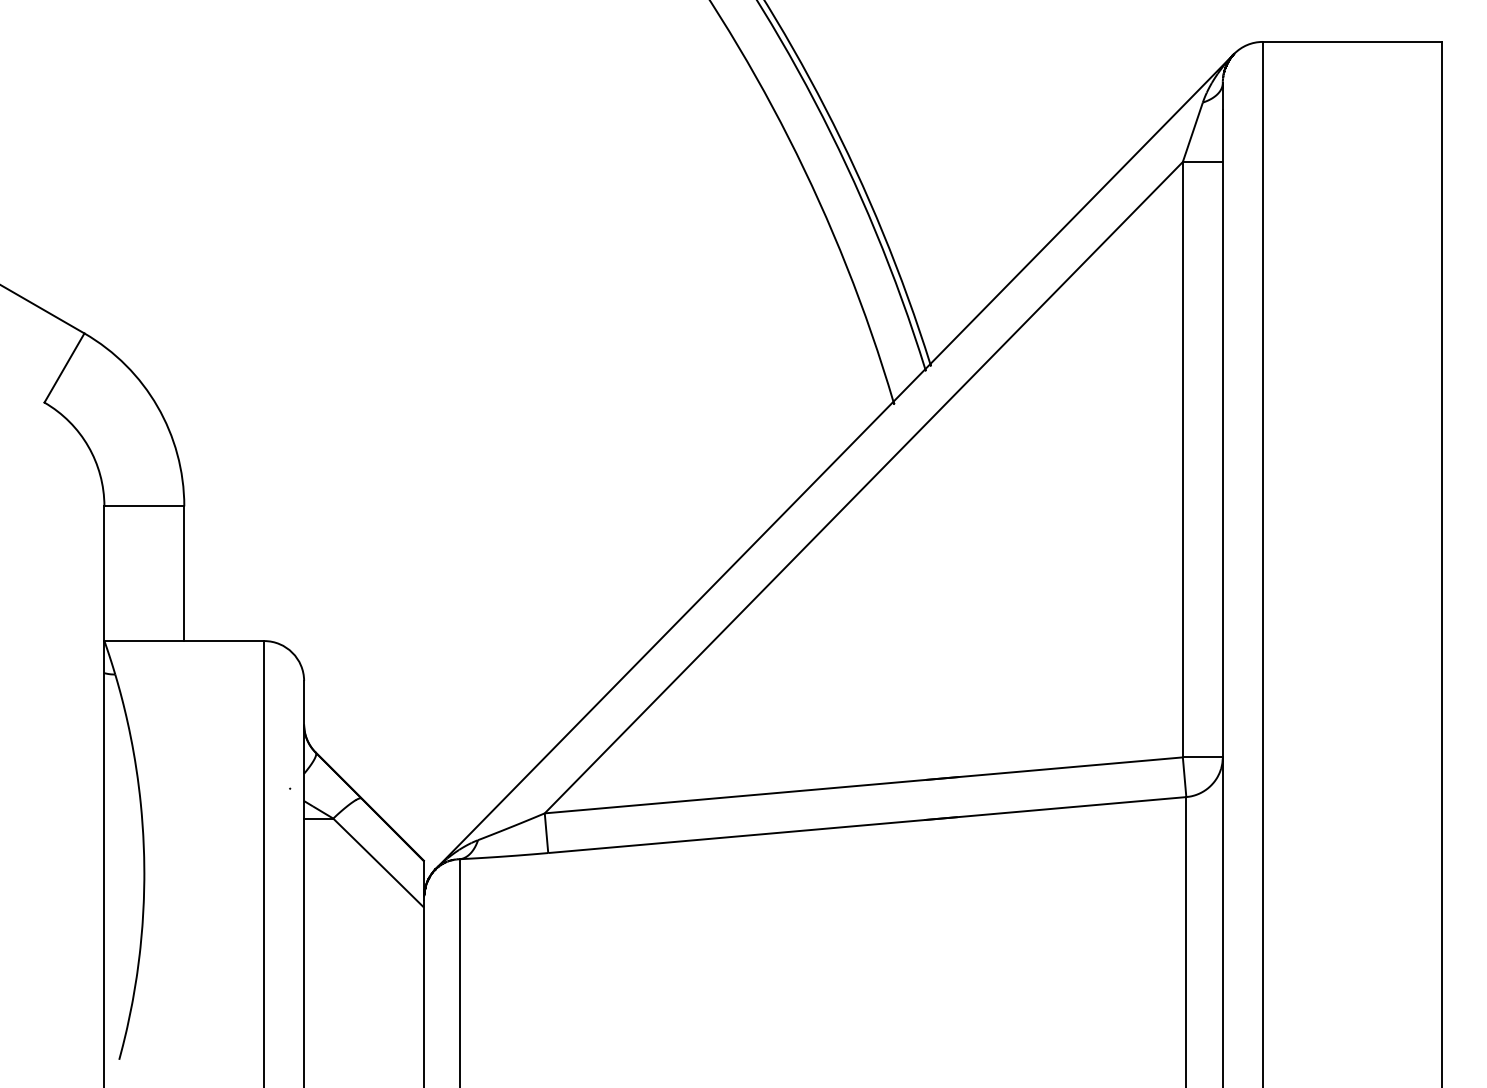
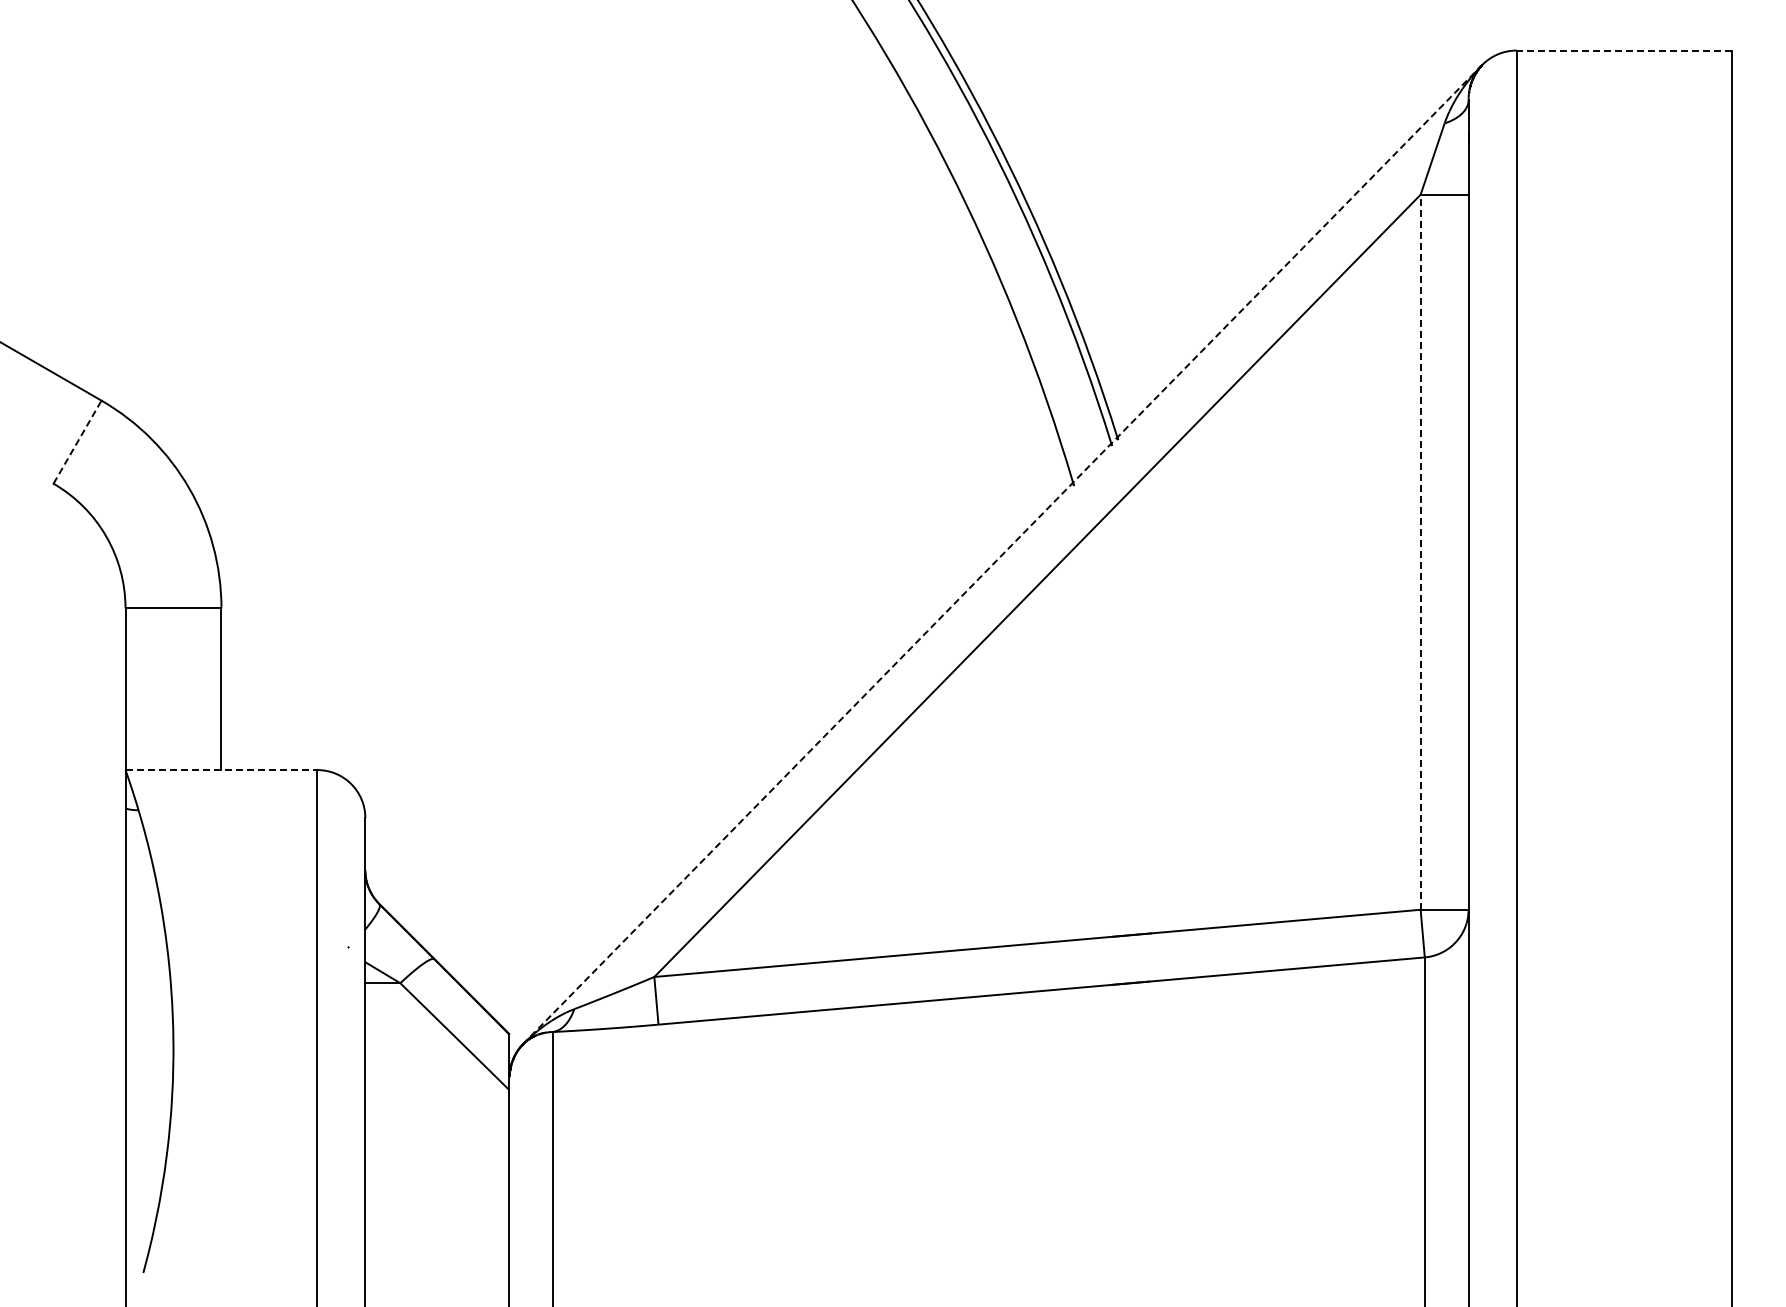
line: (1352, 41) -> (1624, 50), solid -> dashed
line: (64, 368) -> (77, 442), solid -> dashed
line: (1182, 459) -> (1420, 552), solid -> dashed
line: (834, 461) -> (1002, 554), solid -> dashed
line: (184, 641) -> (221, 770), solid -> dashed

